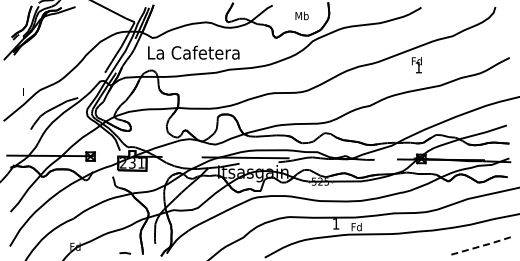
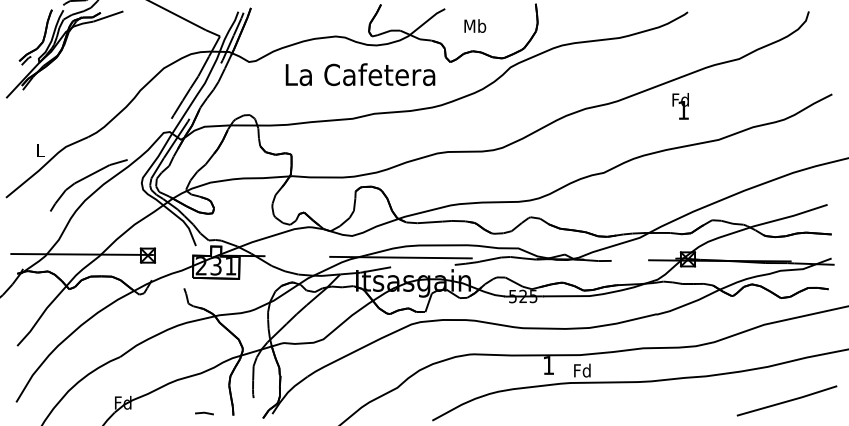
text: (301, 15) -> (474, 25), moved
text: (193, 52) -> (360, 74), moved
line: (482, 245) -> (787, 400), dashed -> solid

